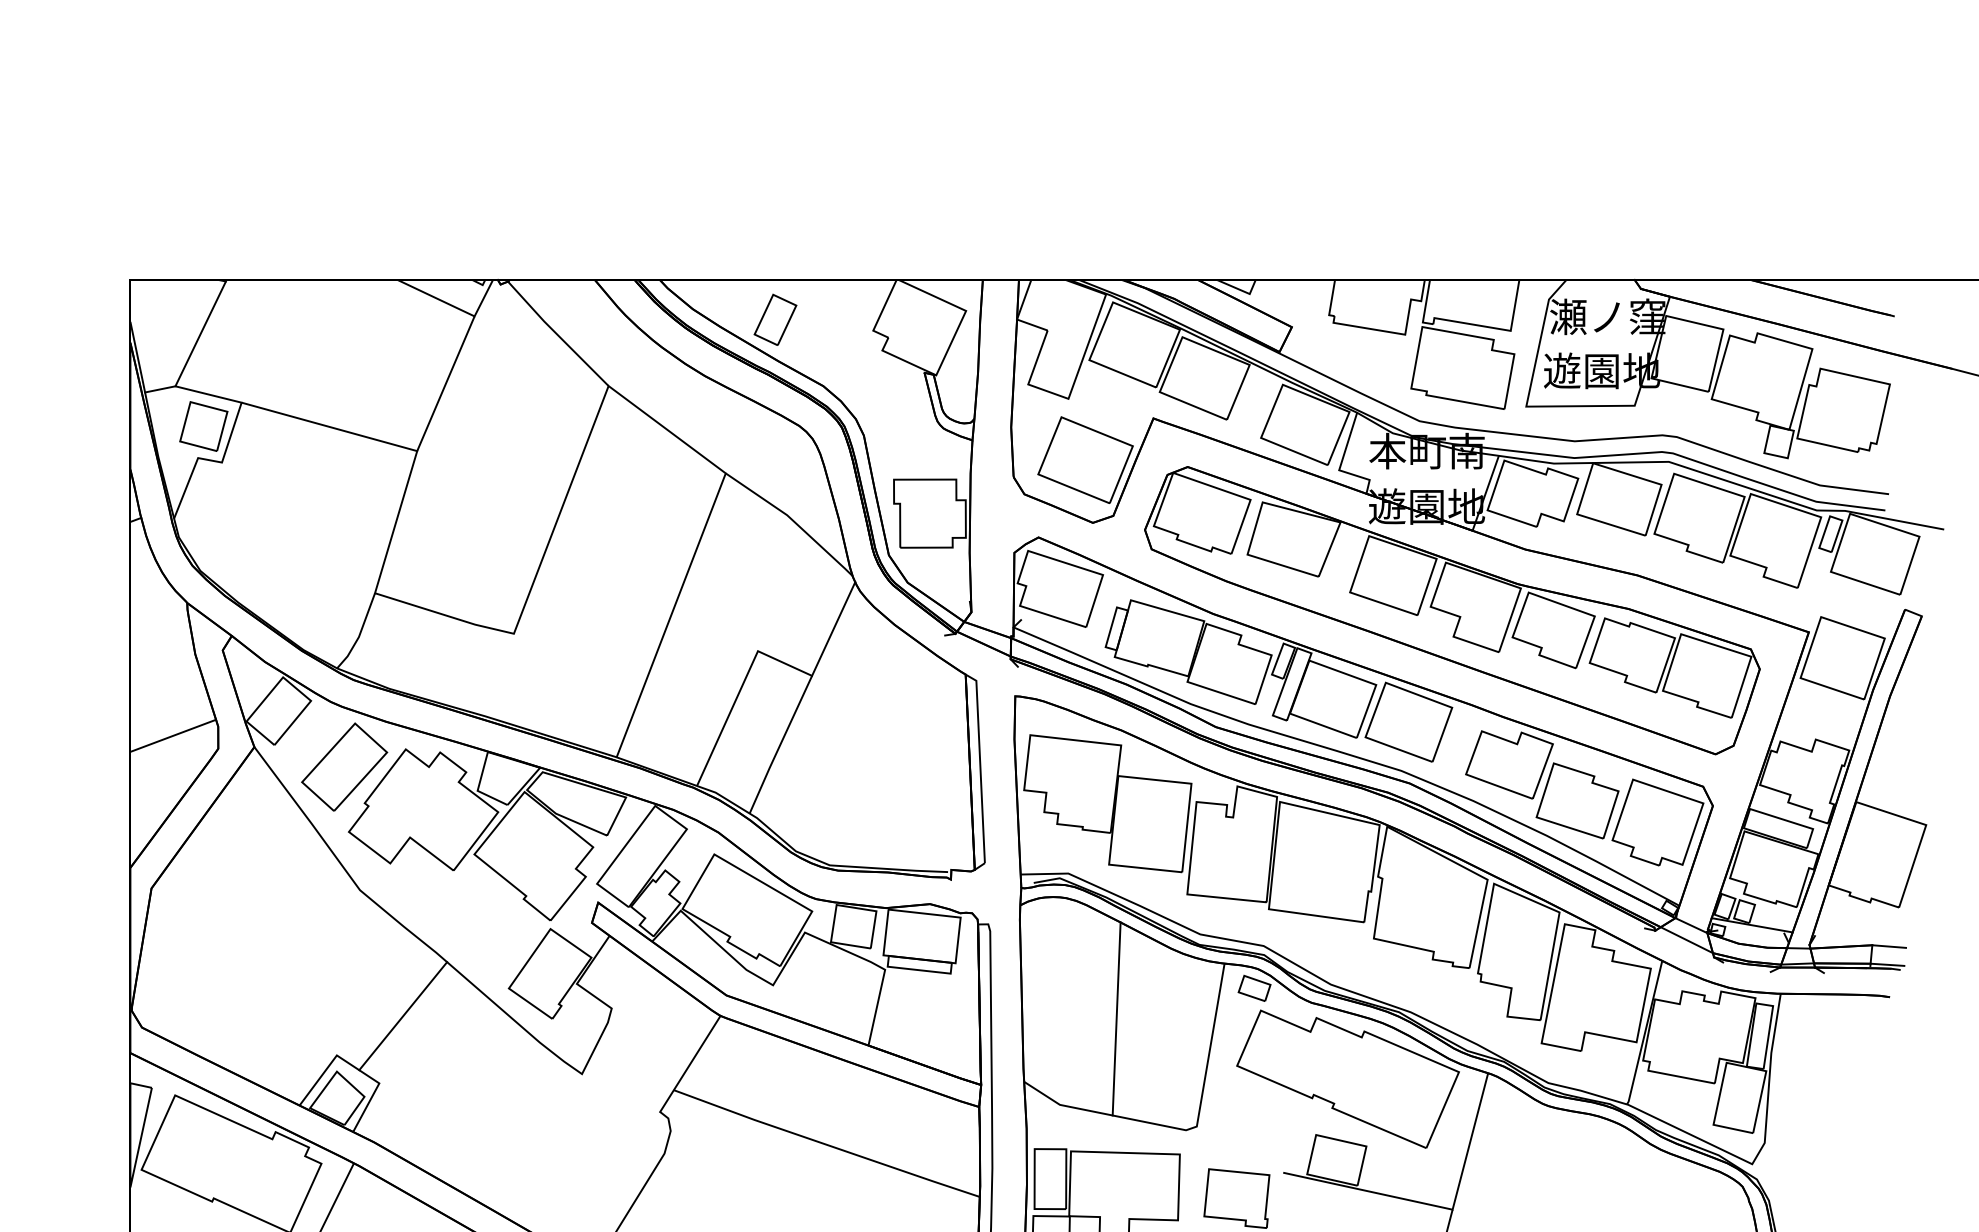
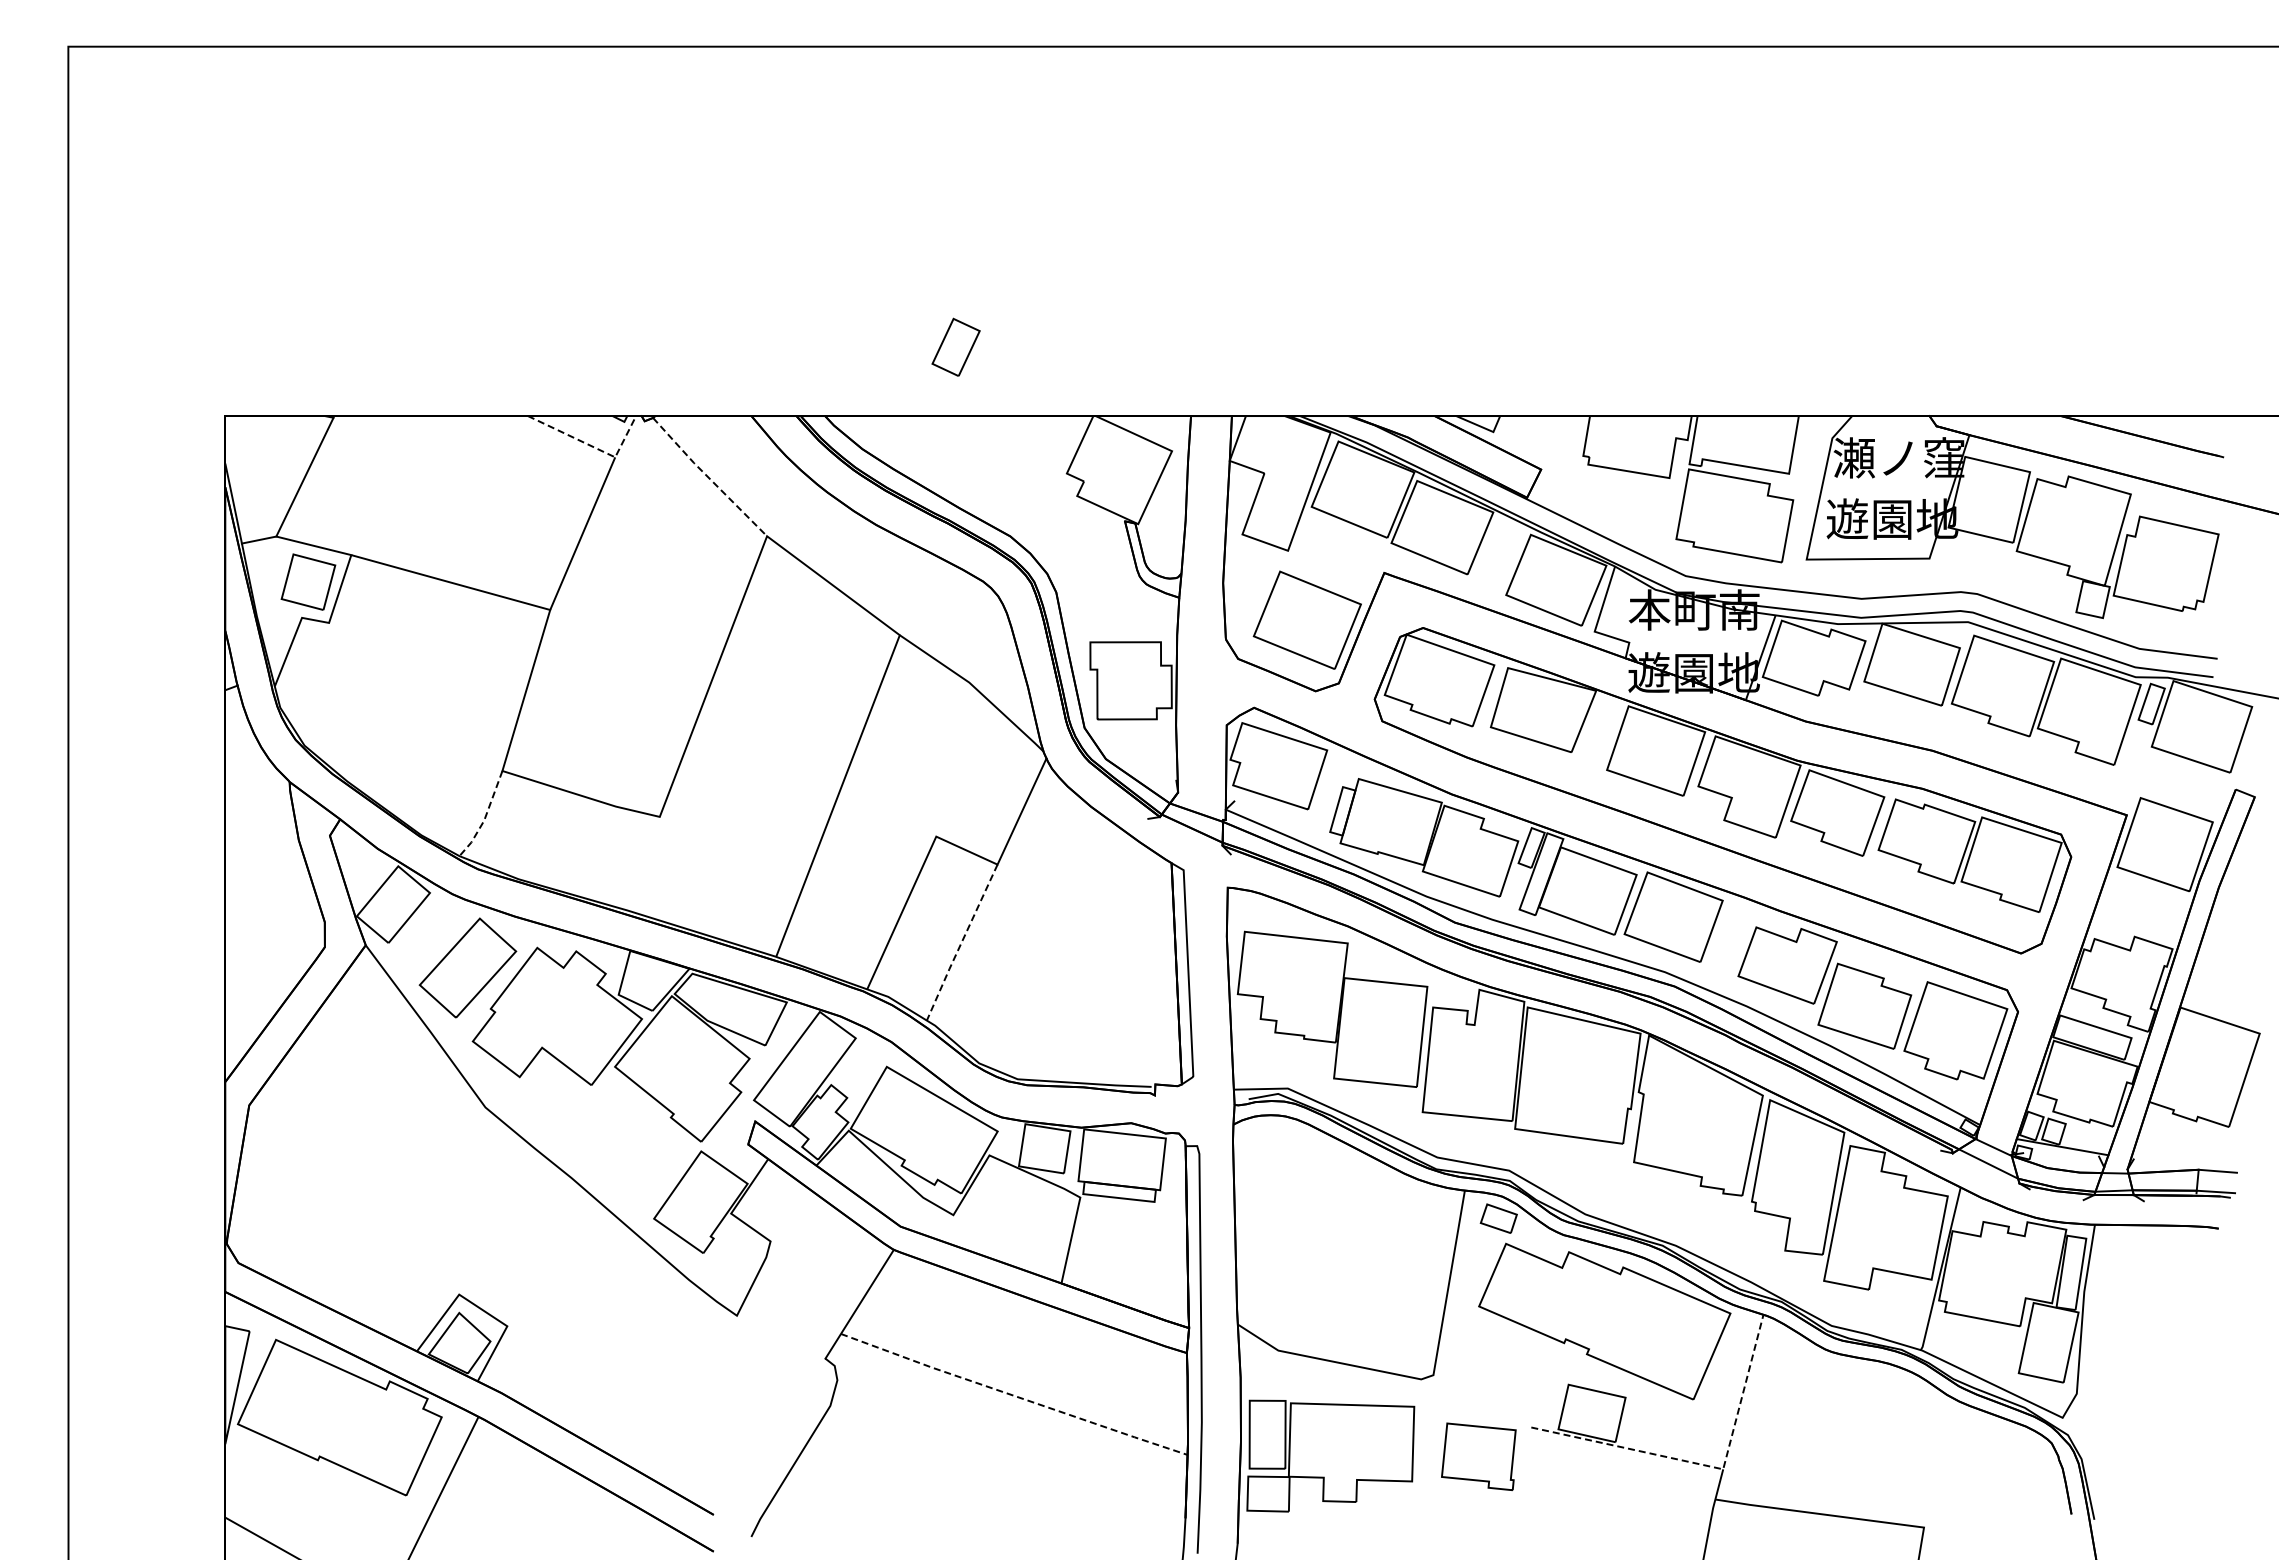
line: (455, 307) -> (593, 447), solid -> dashed
part: (774, 319) -> (955, 346), moved
line: (556, 334) -> (708, 477), solid -> dashed
line: (360, 634) -> (485, 817), solid -> dashed
line: (172, 735) -> (273, 932), removed
line: (780, 745) -> (961, 943), solid -> dashed
line: (403, 1015) -> (534, 1249), removed
line: (1116, 1018) -> (1342, 1252), removed
line: (827, 1144) -> (1014, 1395), solid -> dashed
line: (1436, 1206) -> (1705, 1465), solid -> dashed

